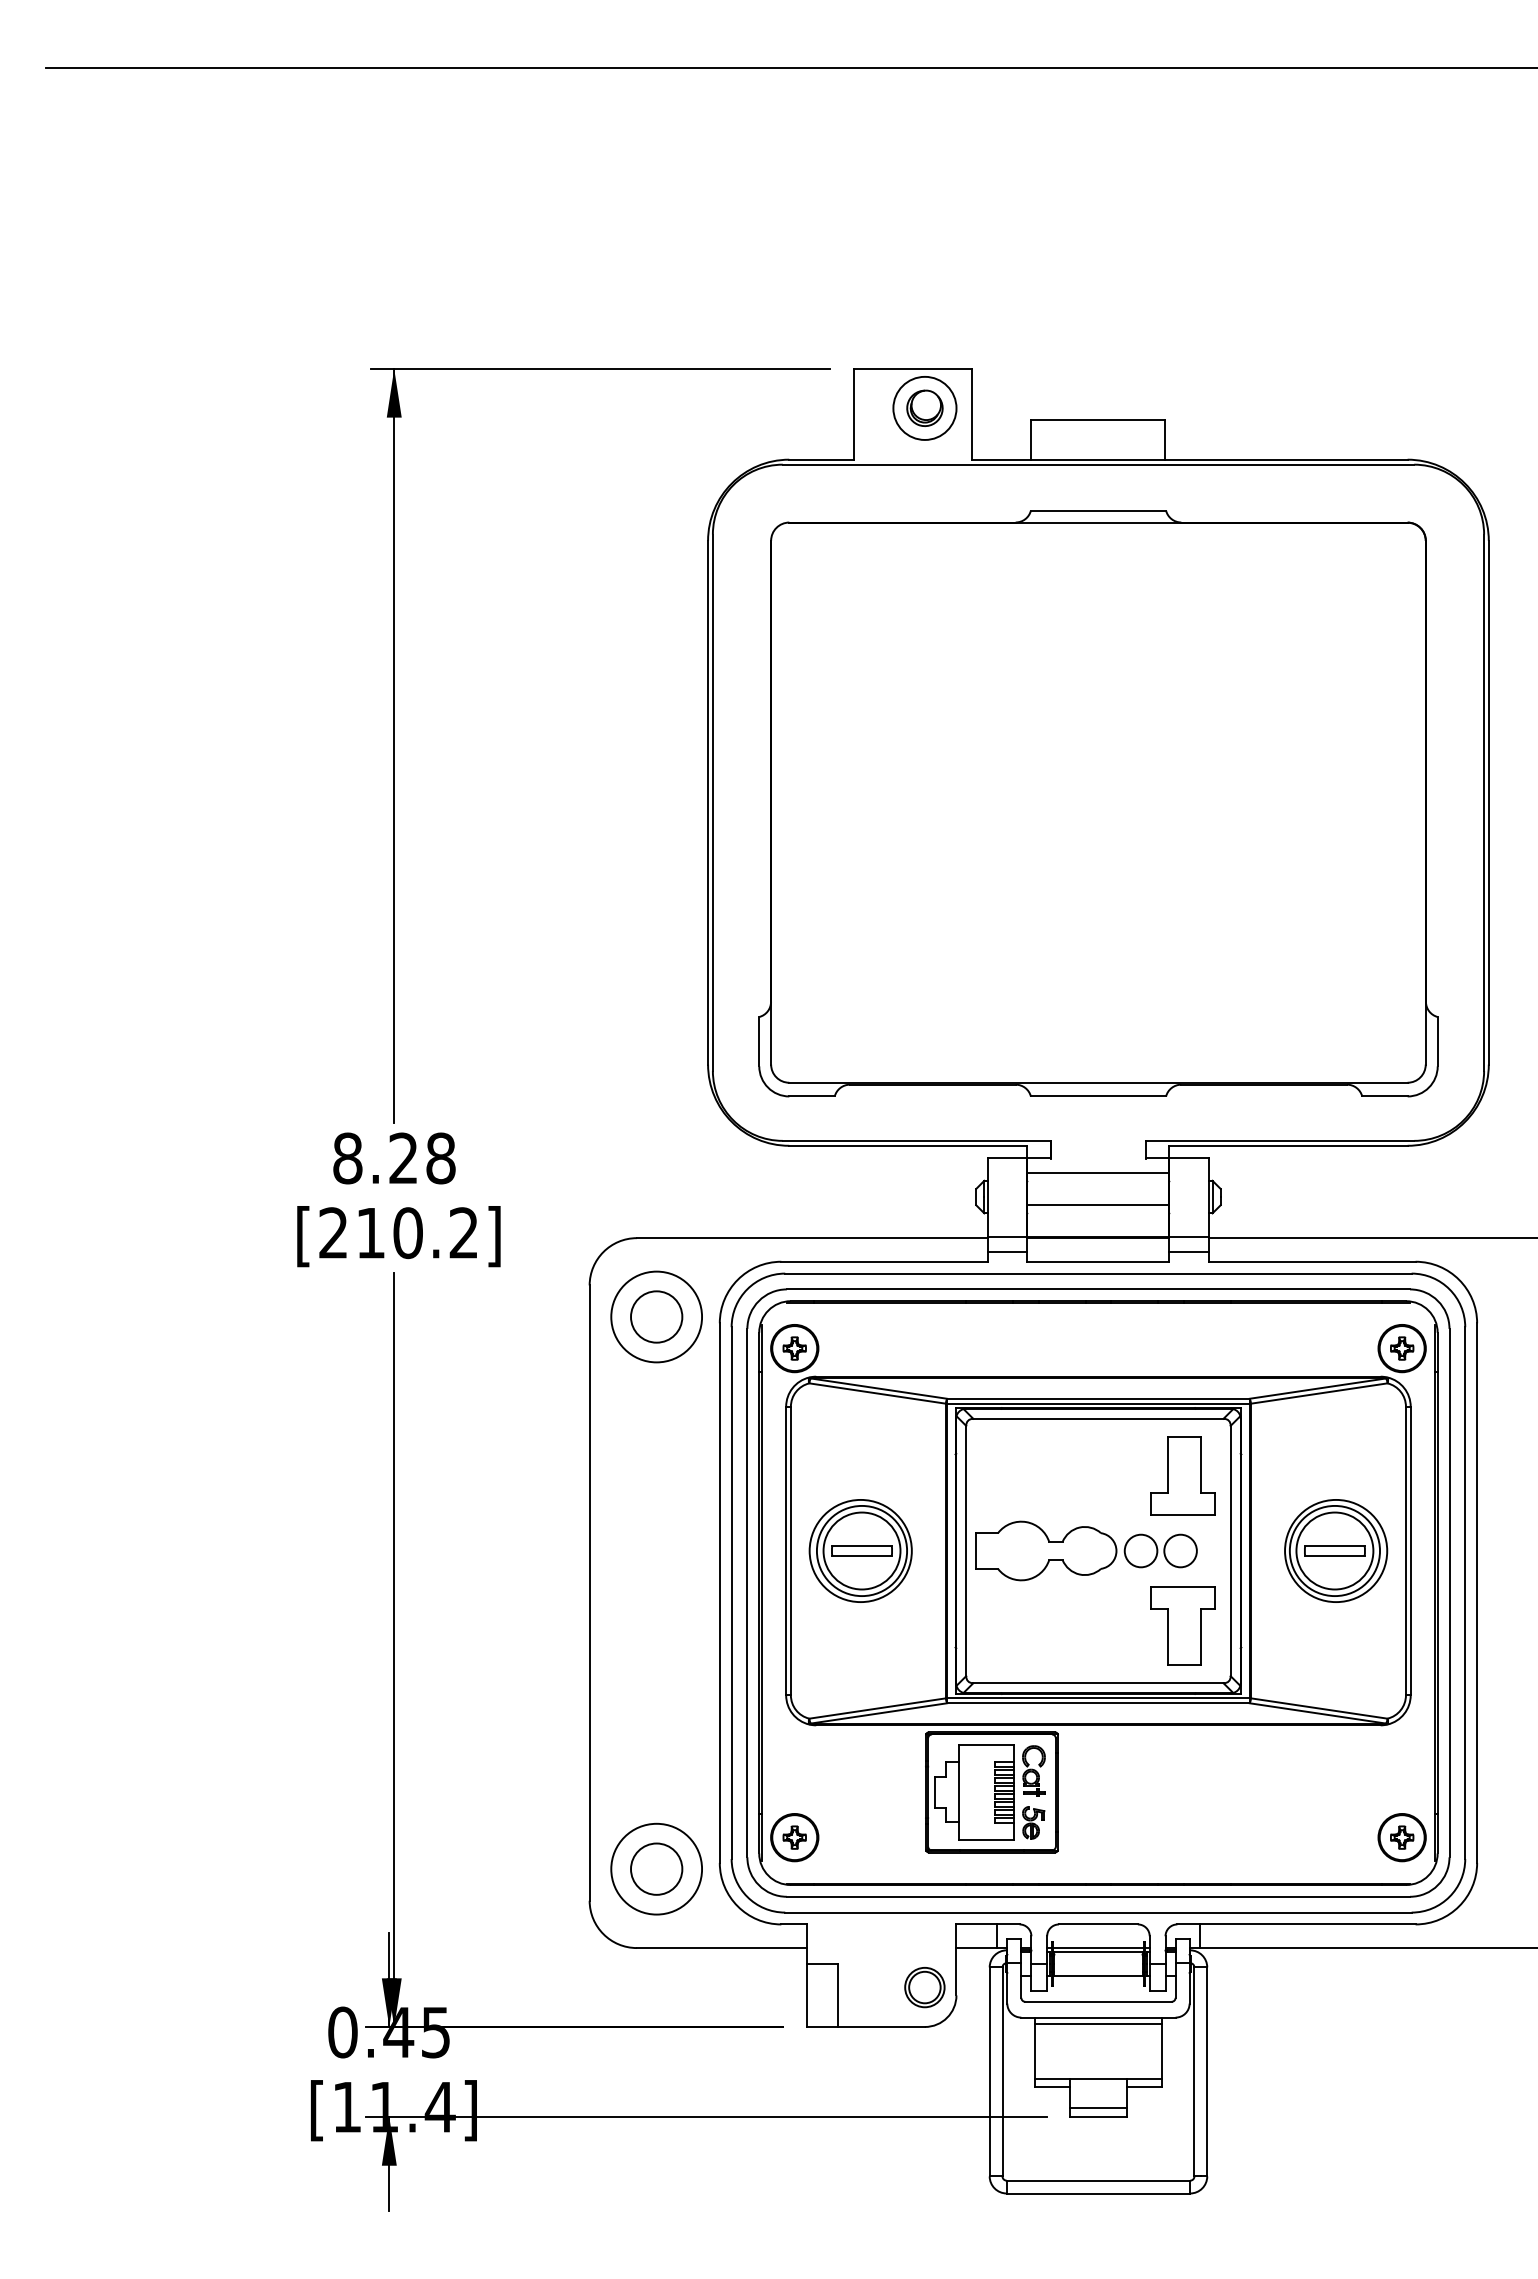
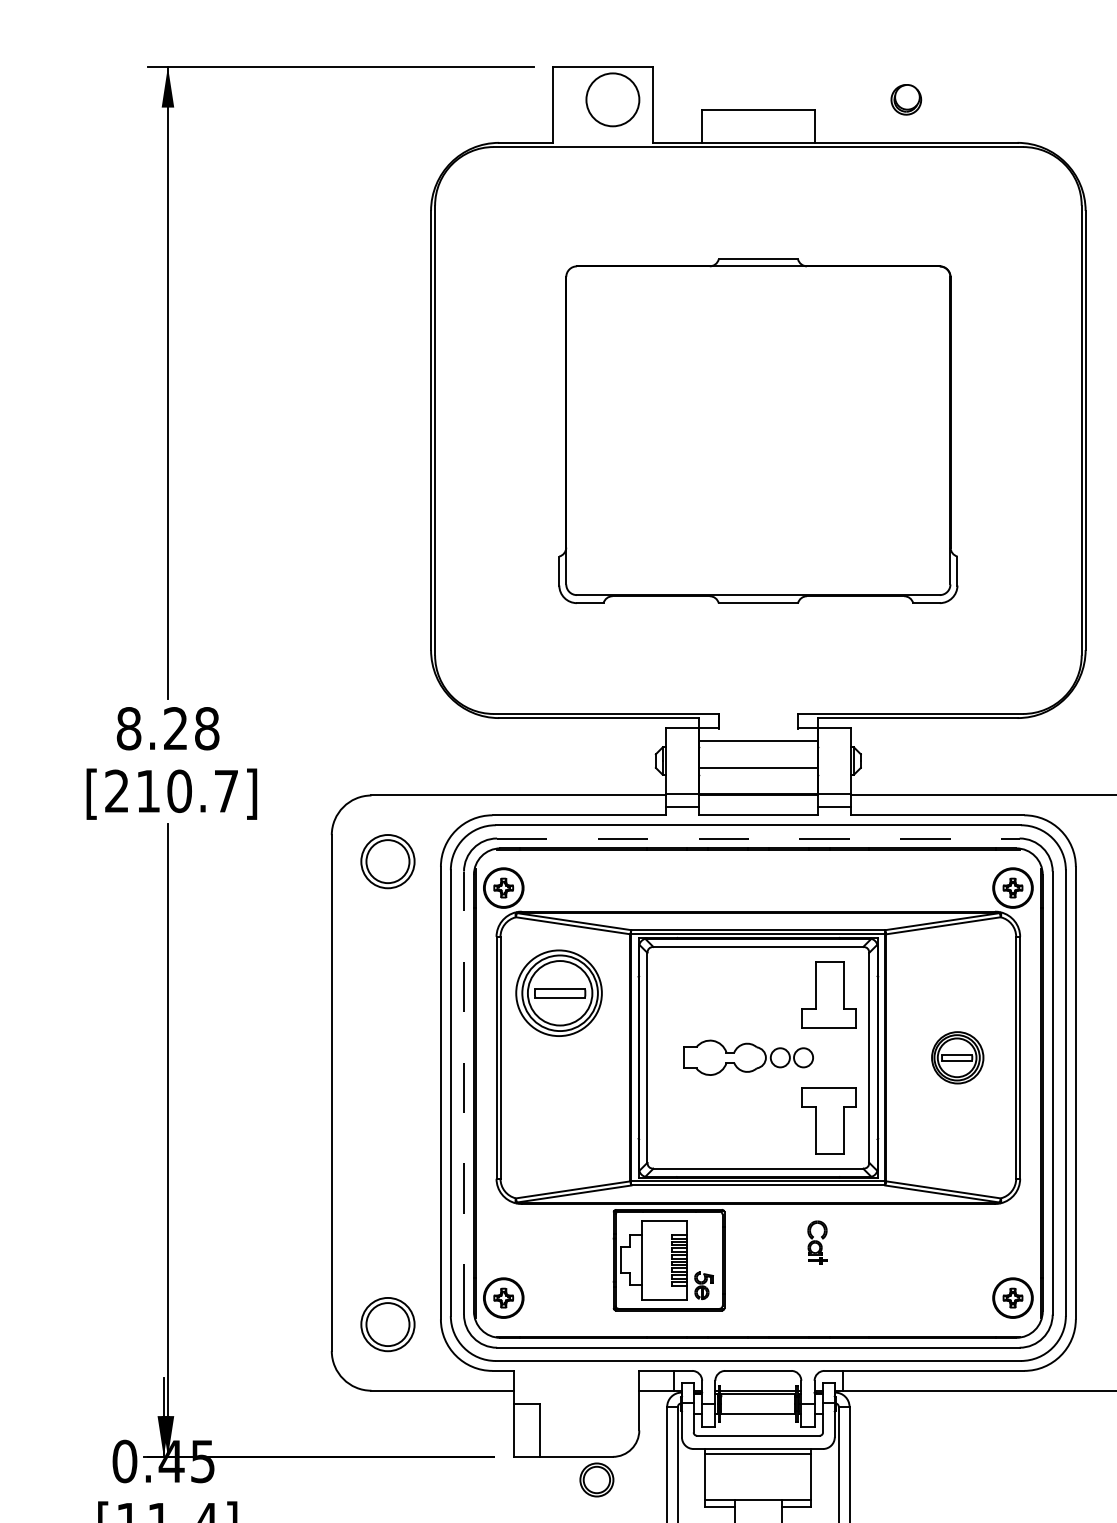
part: (924, 407) -> (905, 99), moved
part: (1098, 803) -> (758, 431), size x0.7
text: (463, 1232) -> (226, 790), [210.2] -> [210.7]
line: (1098, 1289) -> (758, 838), solid -> dashed
circle: (656, 1316) -> (387, 861), size x0.7
part: (860, 1550) -> (558, 992), moved
part: (1086, 1550) -> (748, 1057), size x0.7
part: (1336, 1550) -> (957, 1057), size x0.6
line: (747, 1592) -> (464, 1092), solid -> dashed
part: (1033, 1770) -> (817, 1241), moved
circle: (656, 1868) -> (387, 1324), size x0.7
part: (924, 1987) -> (596, 1479), moved

